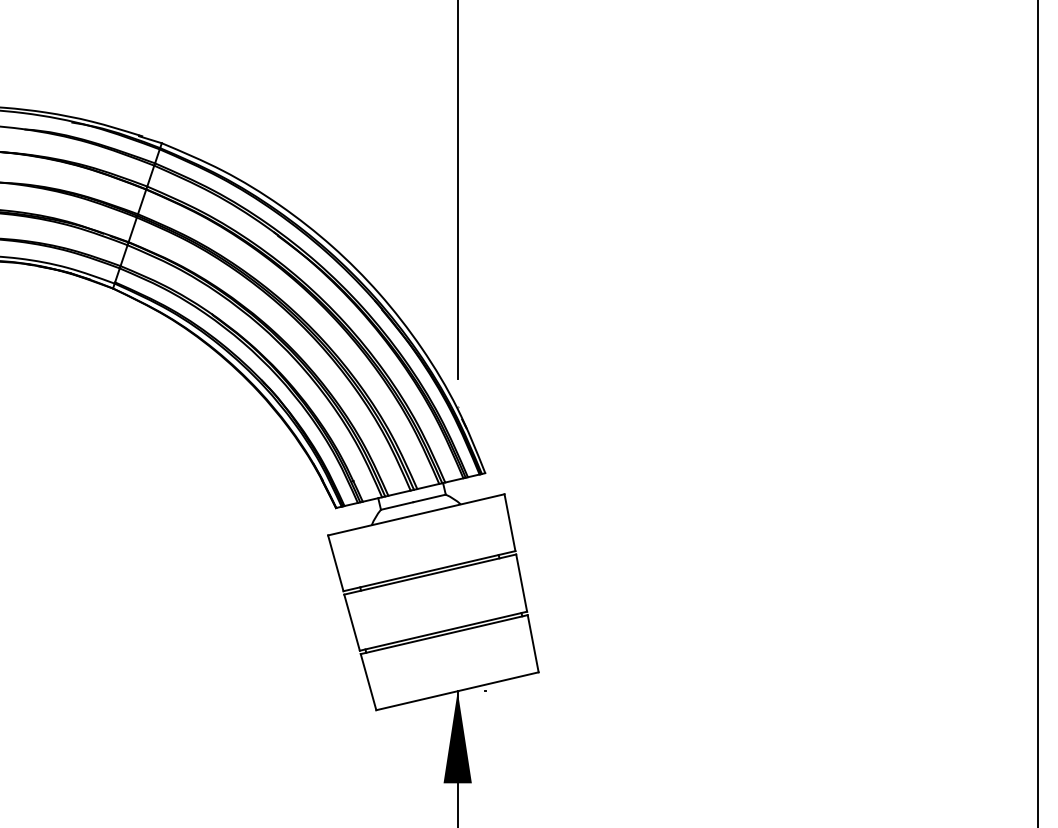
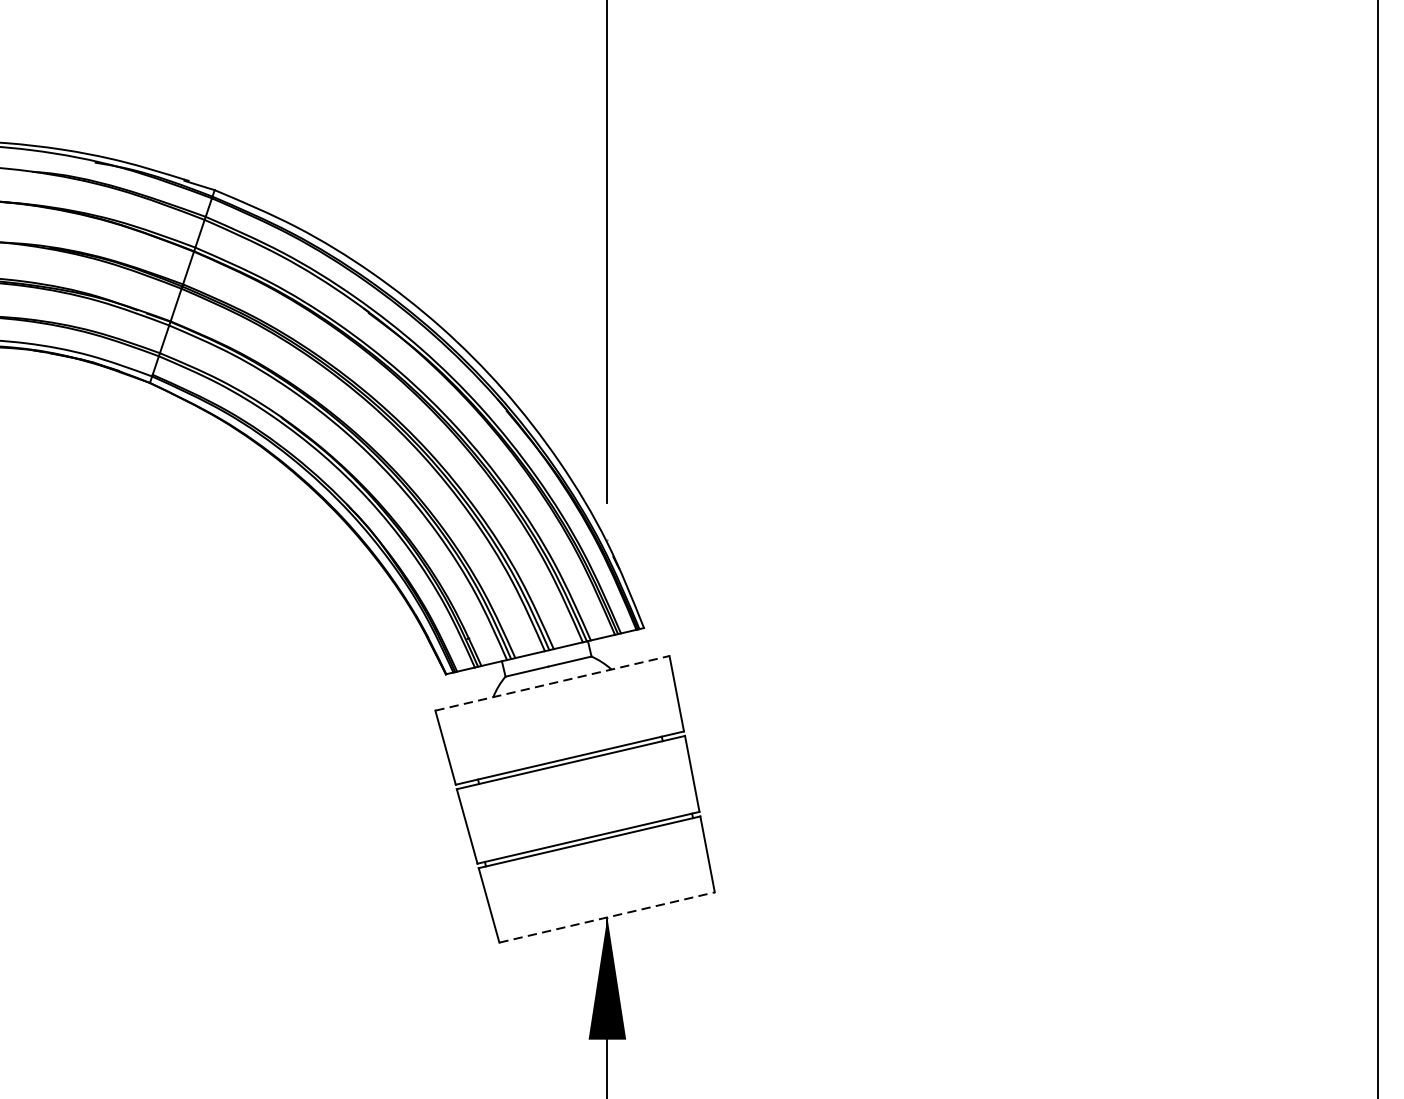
line: (416, 514) -> (552, 682), solid -> dashed
line: (457, 691) -> (607, 917), solid -> dashed

